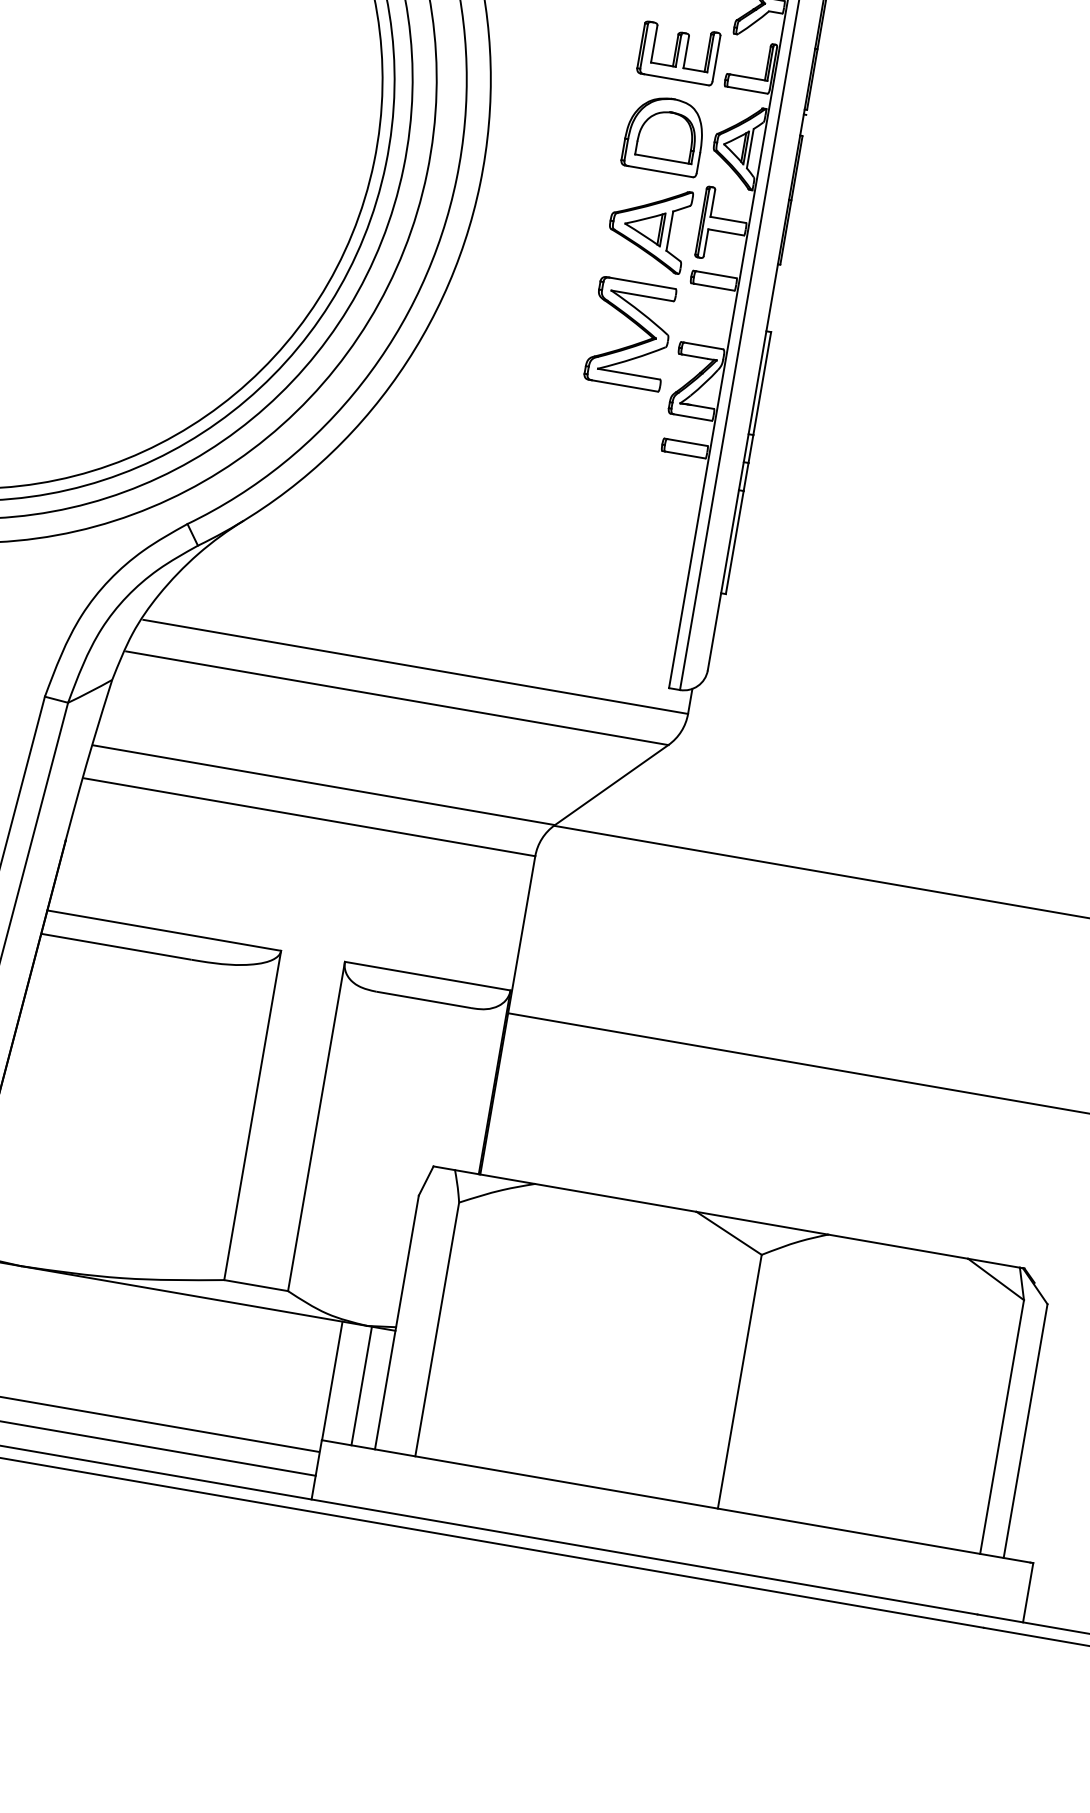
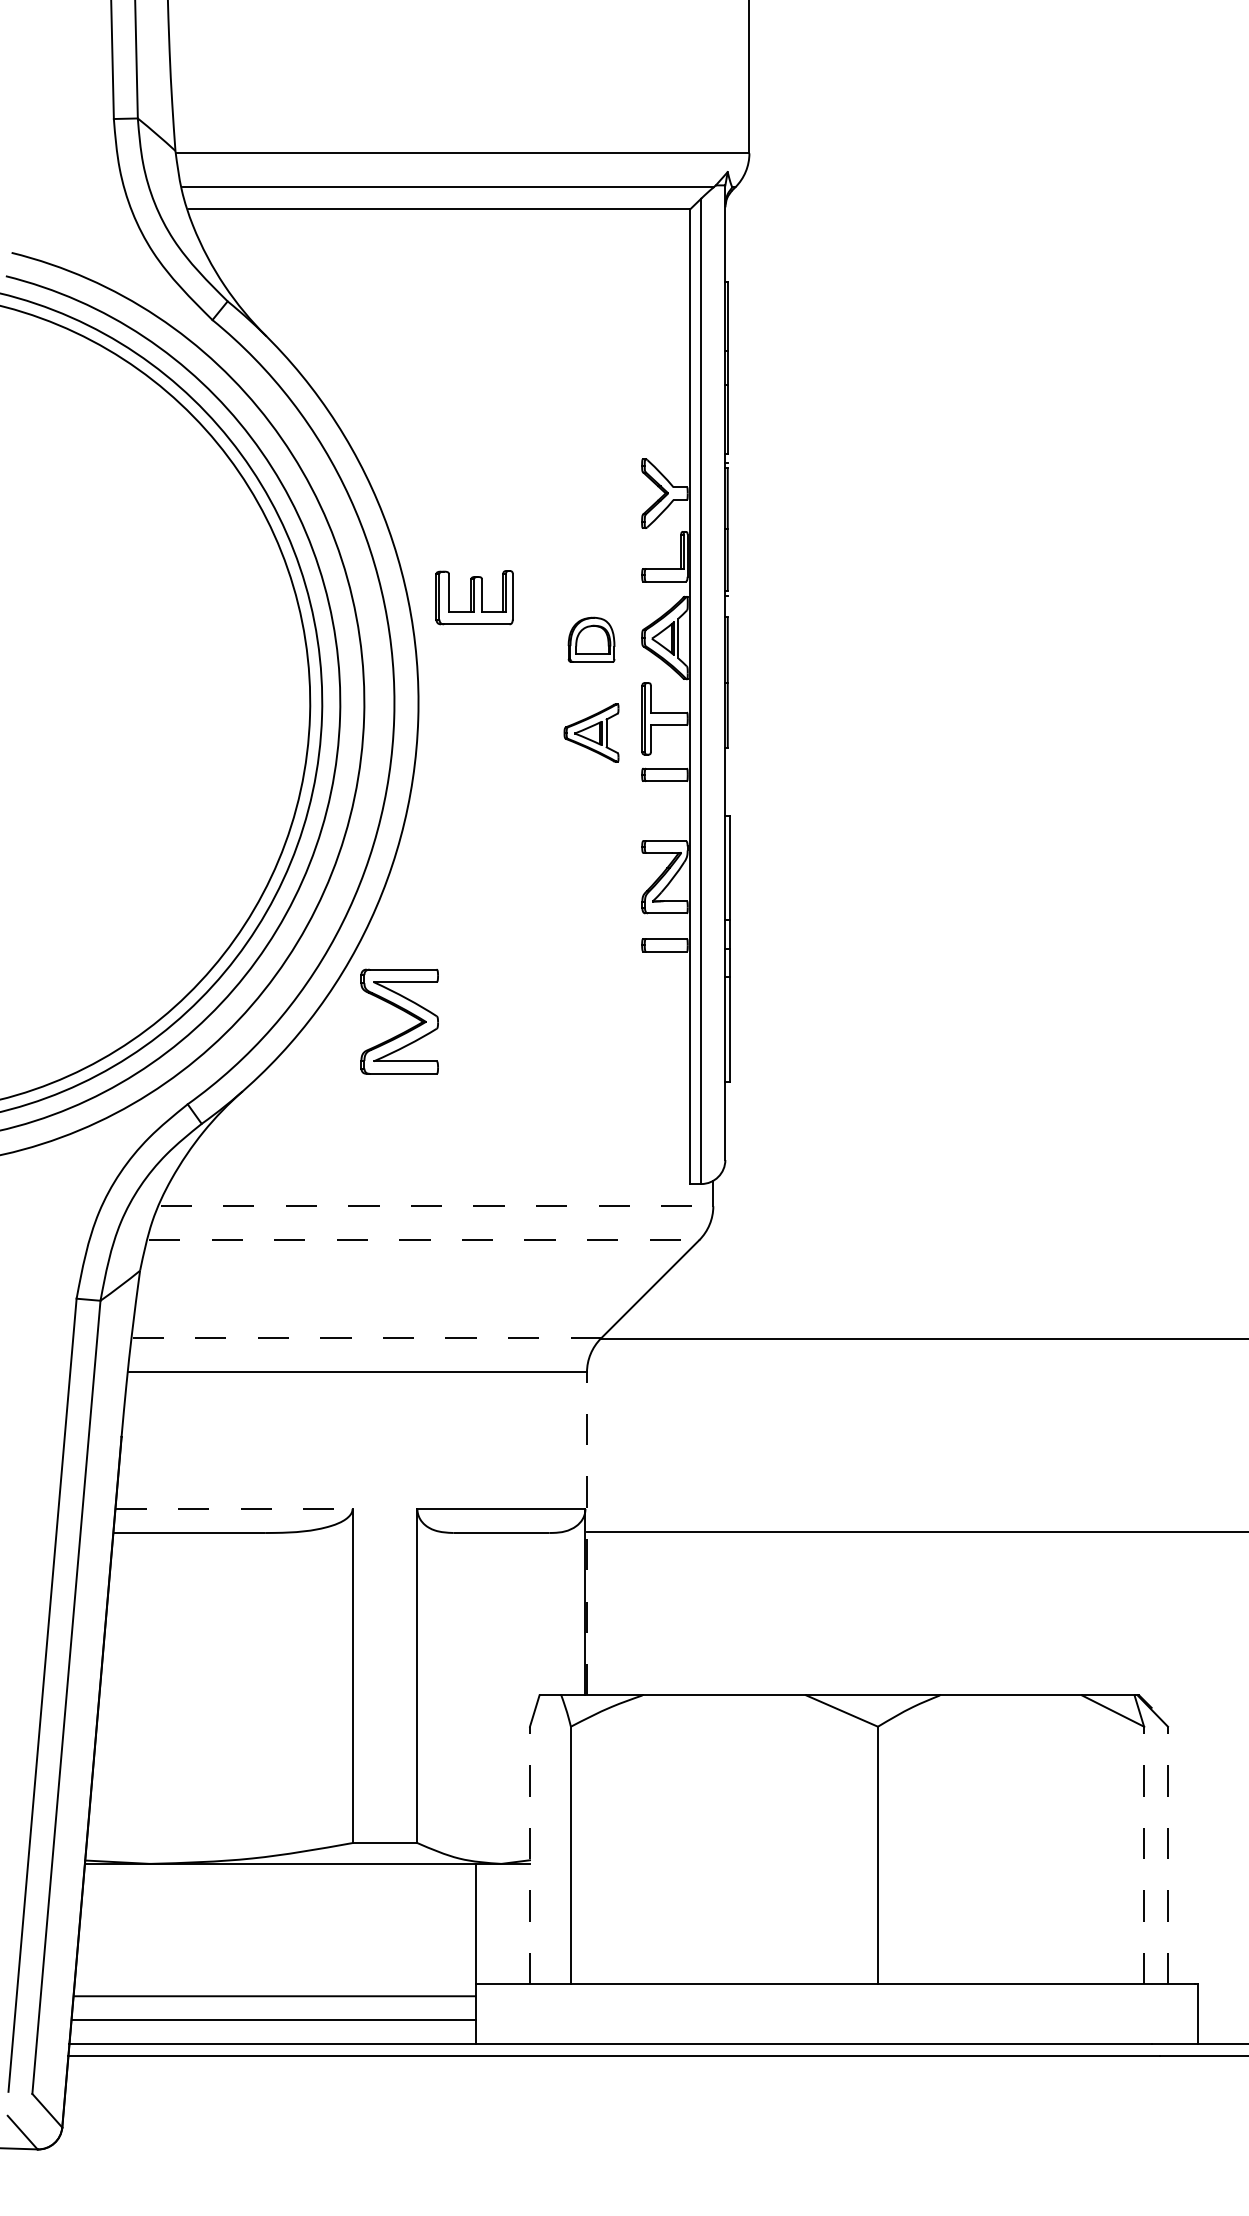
part: (678, 52) -> (474, 597), moved
part: (664, 134) -> (591, 639), size x0.6
part: (648, 226) -> (591, 732), size x0.7
part: (638, 327) -> (406, 1013), moved
line: (416, 667) -> (437, 1206), solid -> dashed
line: (397, 698) -> (424, 1240), solid -> dashed
line: (324, 785) -> (367, 1338), solid -> dashed
line: (164, 930) -> (234, 1508), solid -> dashed
line: (507, 1014) -> (586, 1533), solid -> dashed
line: (396, 1322) -> (529, 1855), solid -> dashed
line: (362, 1385) -> (506, 1923), removed
line: (1002, 1427) -> (1144, 1855), solid -> dashed
line: (1026, 1431) -> (1168, 1855), solid -> dashed

